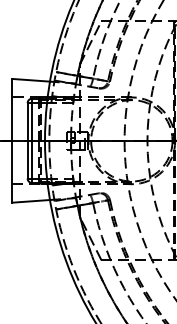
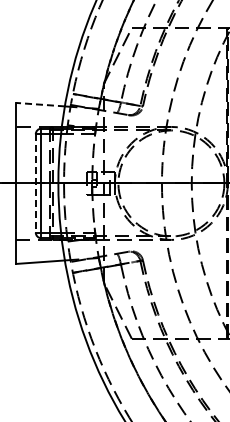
line: (31, 80) -> (40, 104), solid -> dashed
line: (27, 140) -> (35, 183), solid -> dashed

